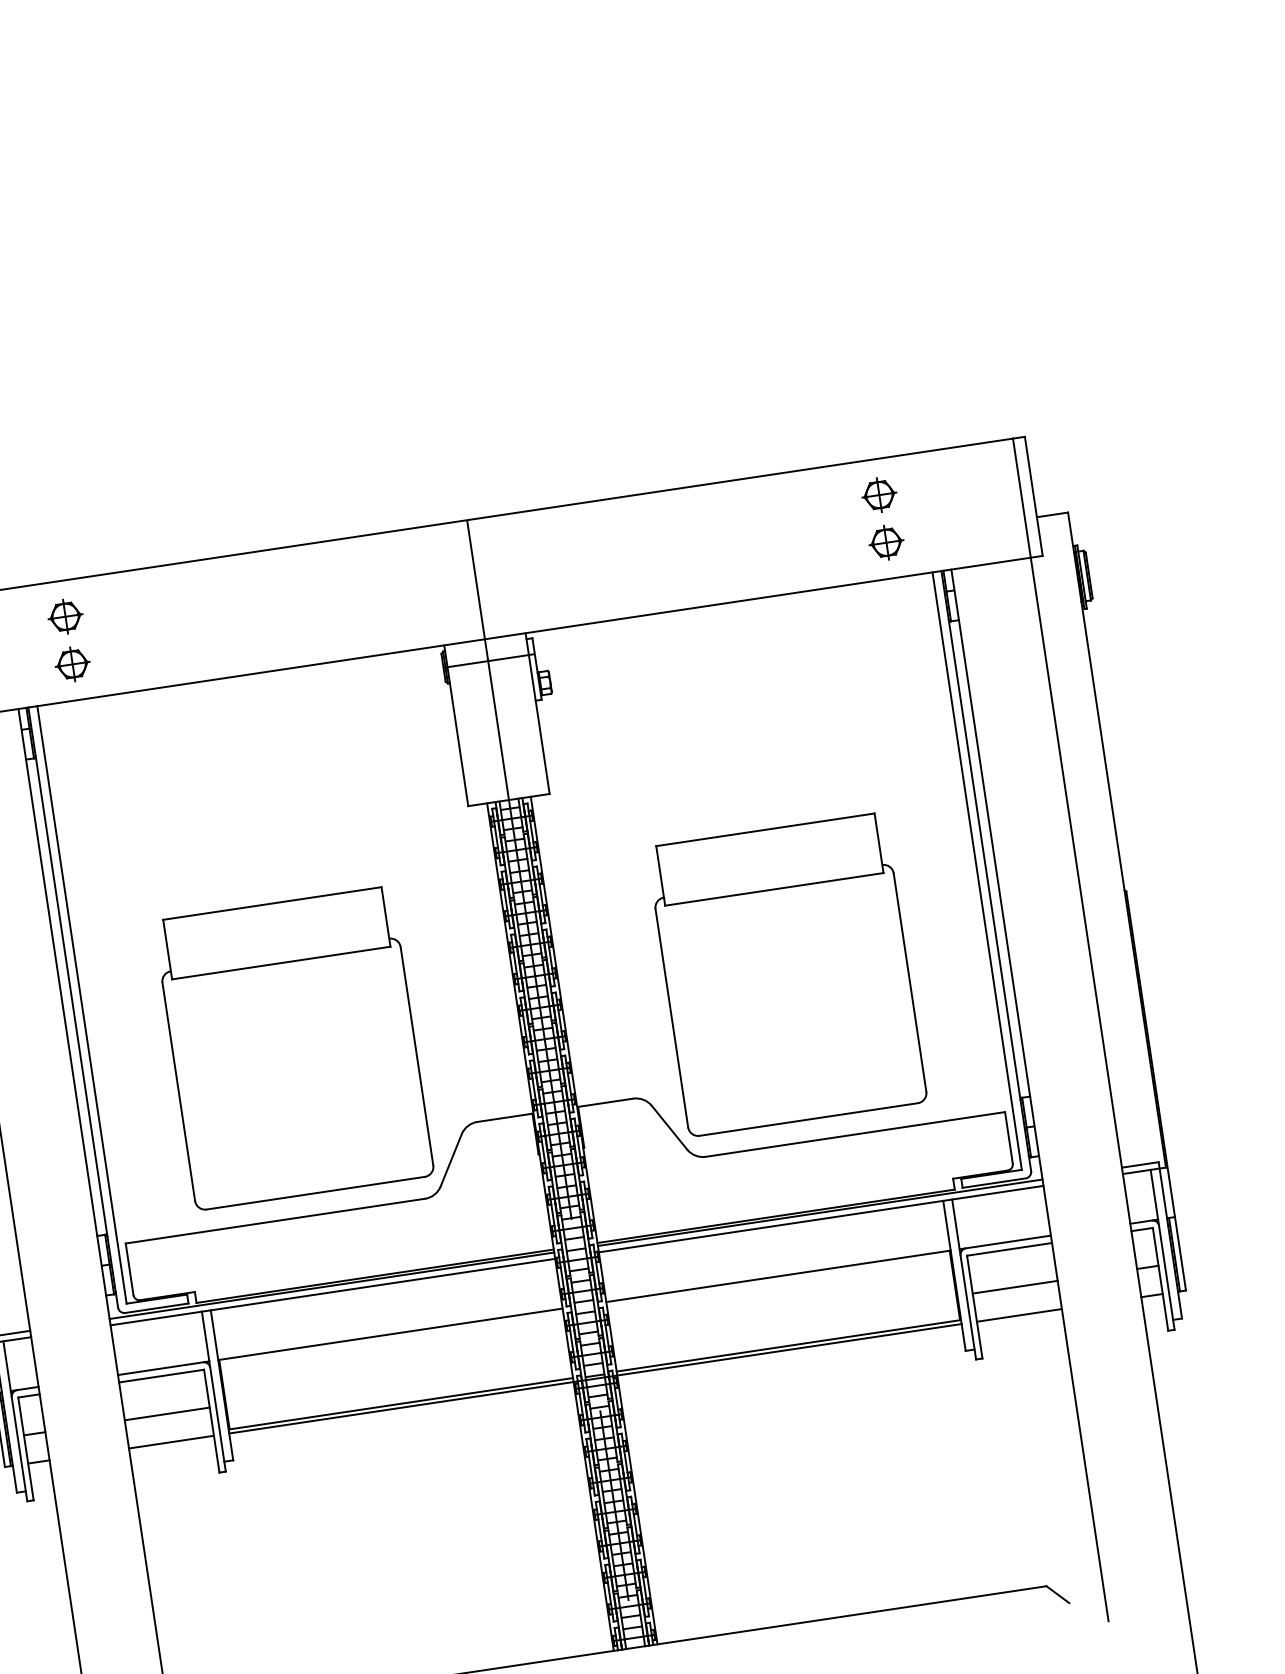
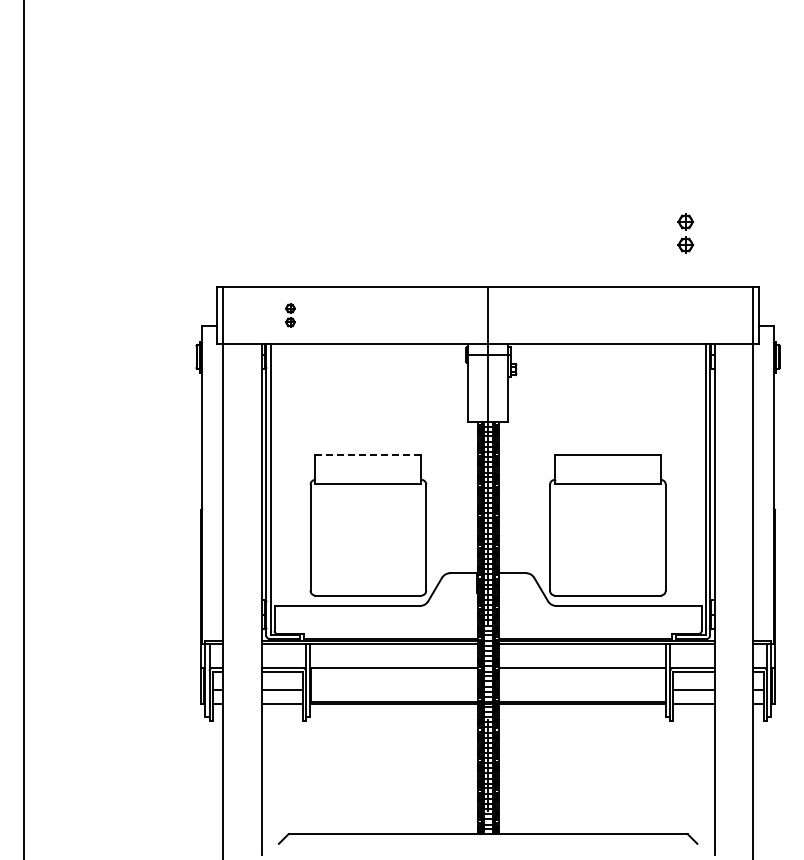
part: (882, 519) -> (685, 233), moved
part: (69, 640) -> (290, 315), size x0.6
line: (270, 903) -> (367, 454), solid -> dashed

